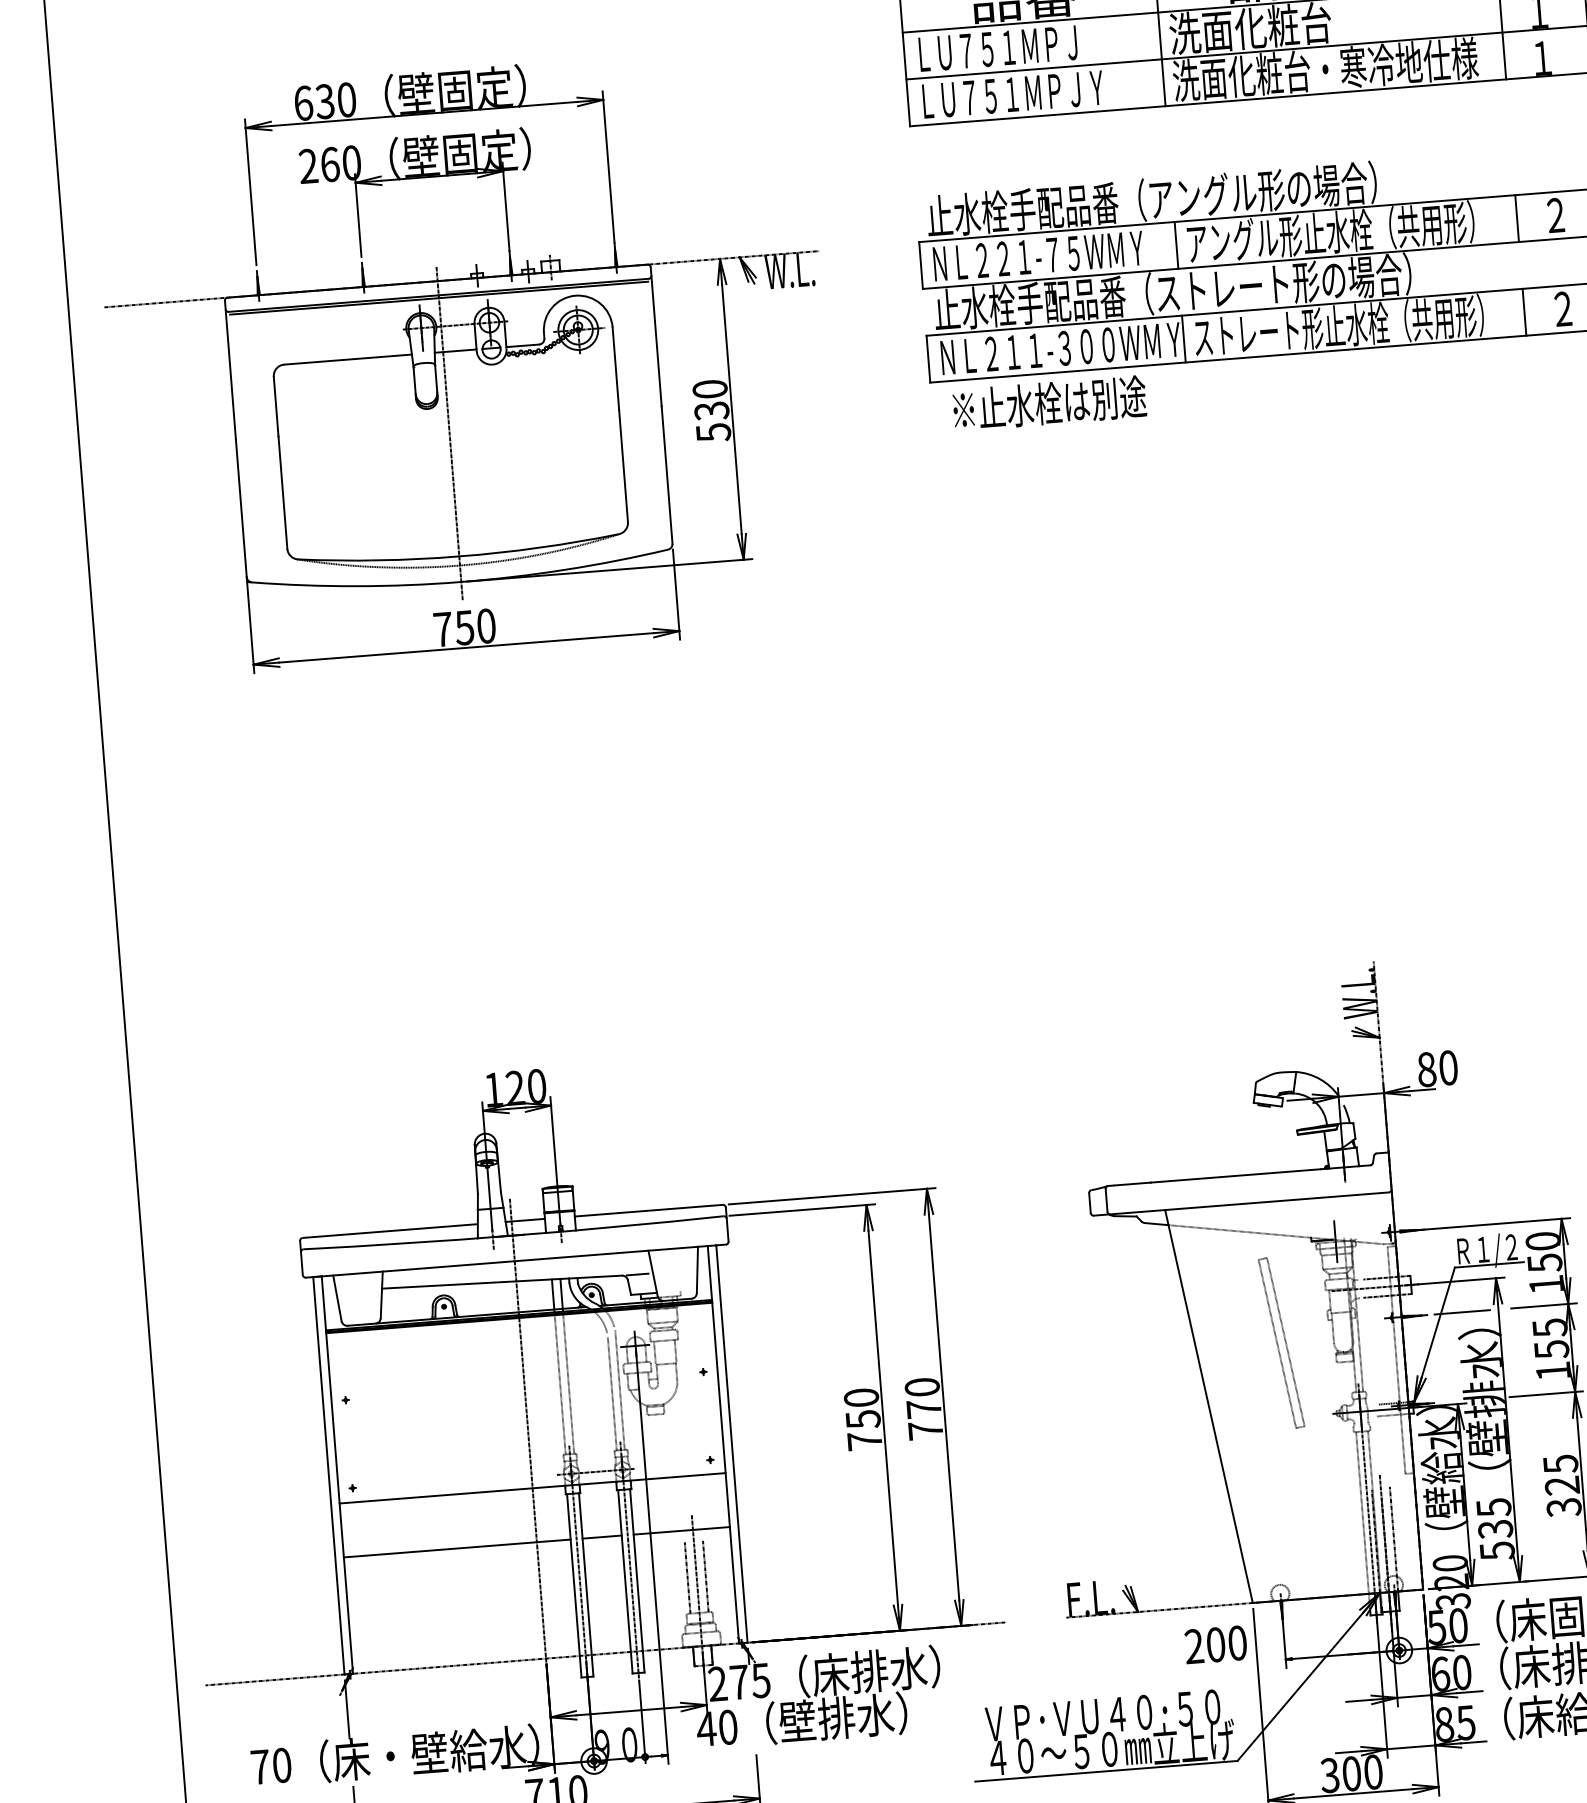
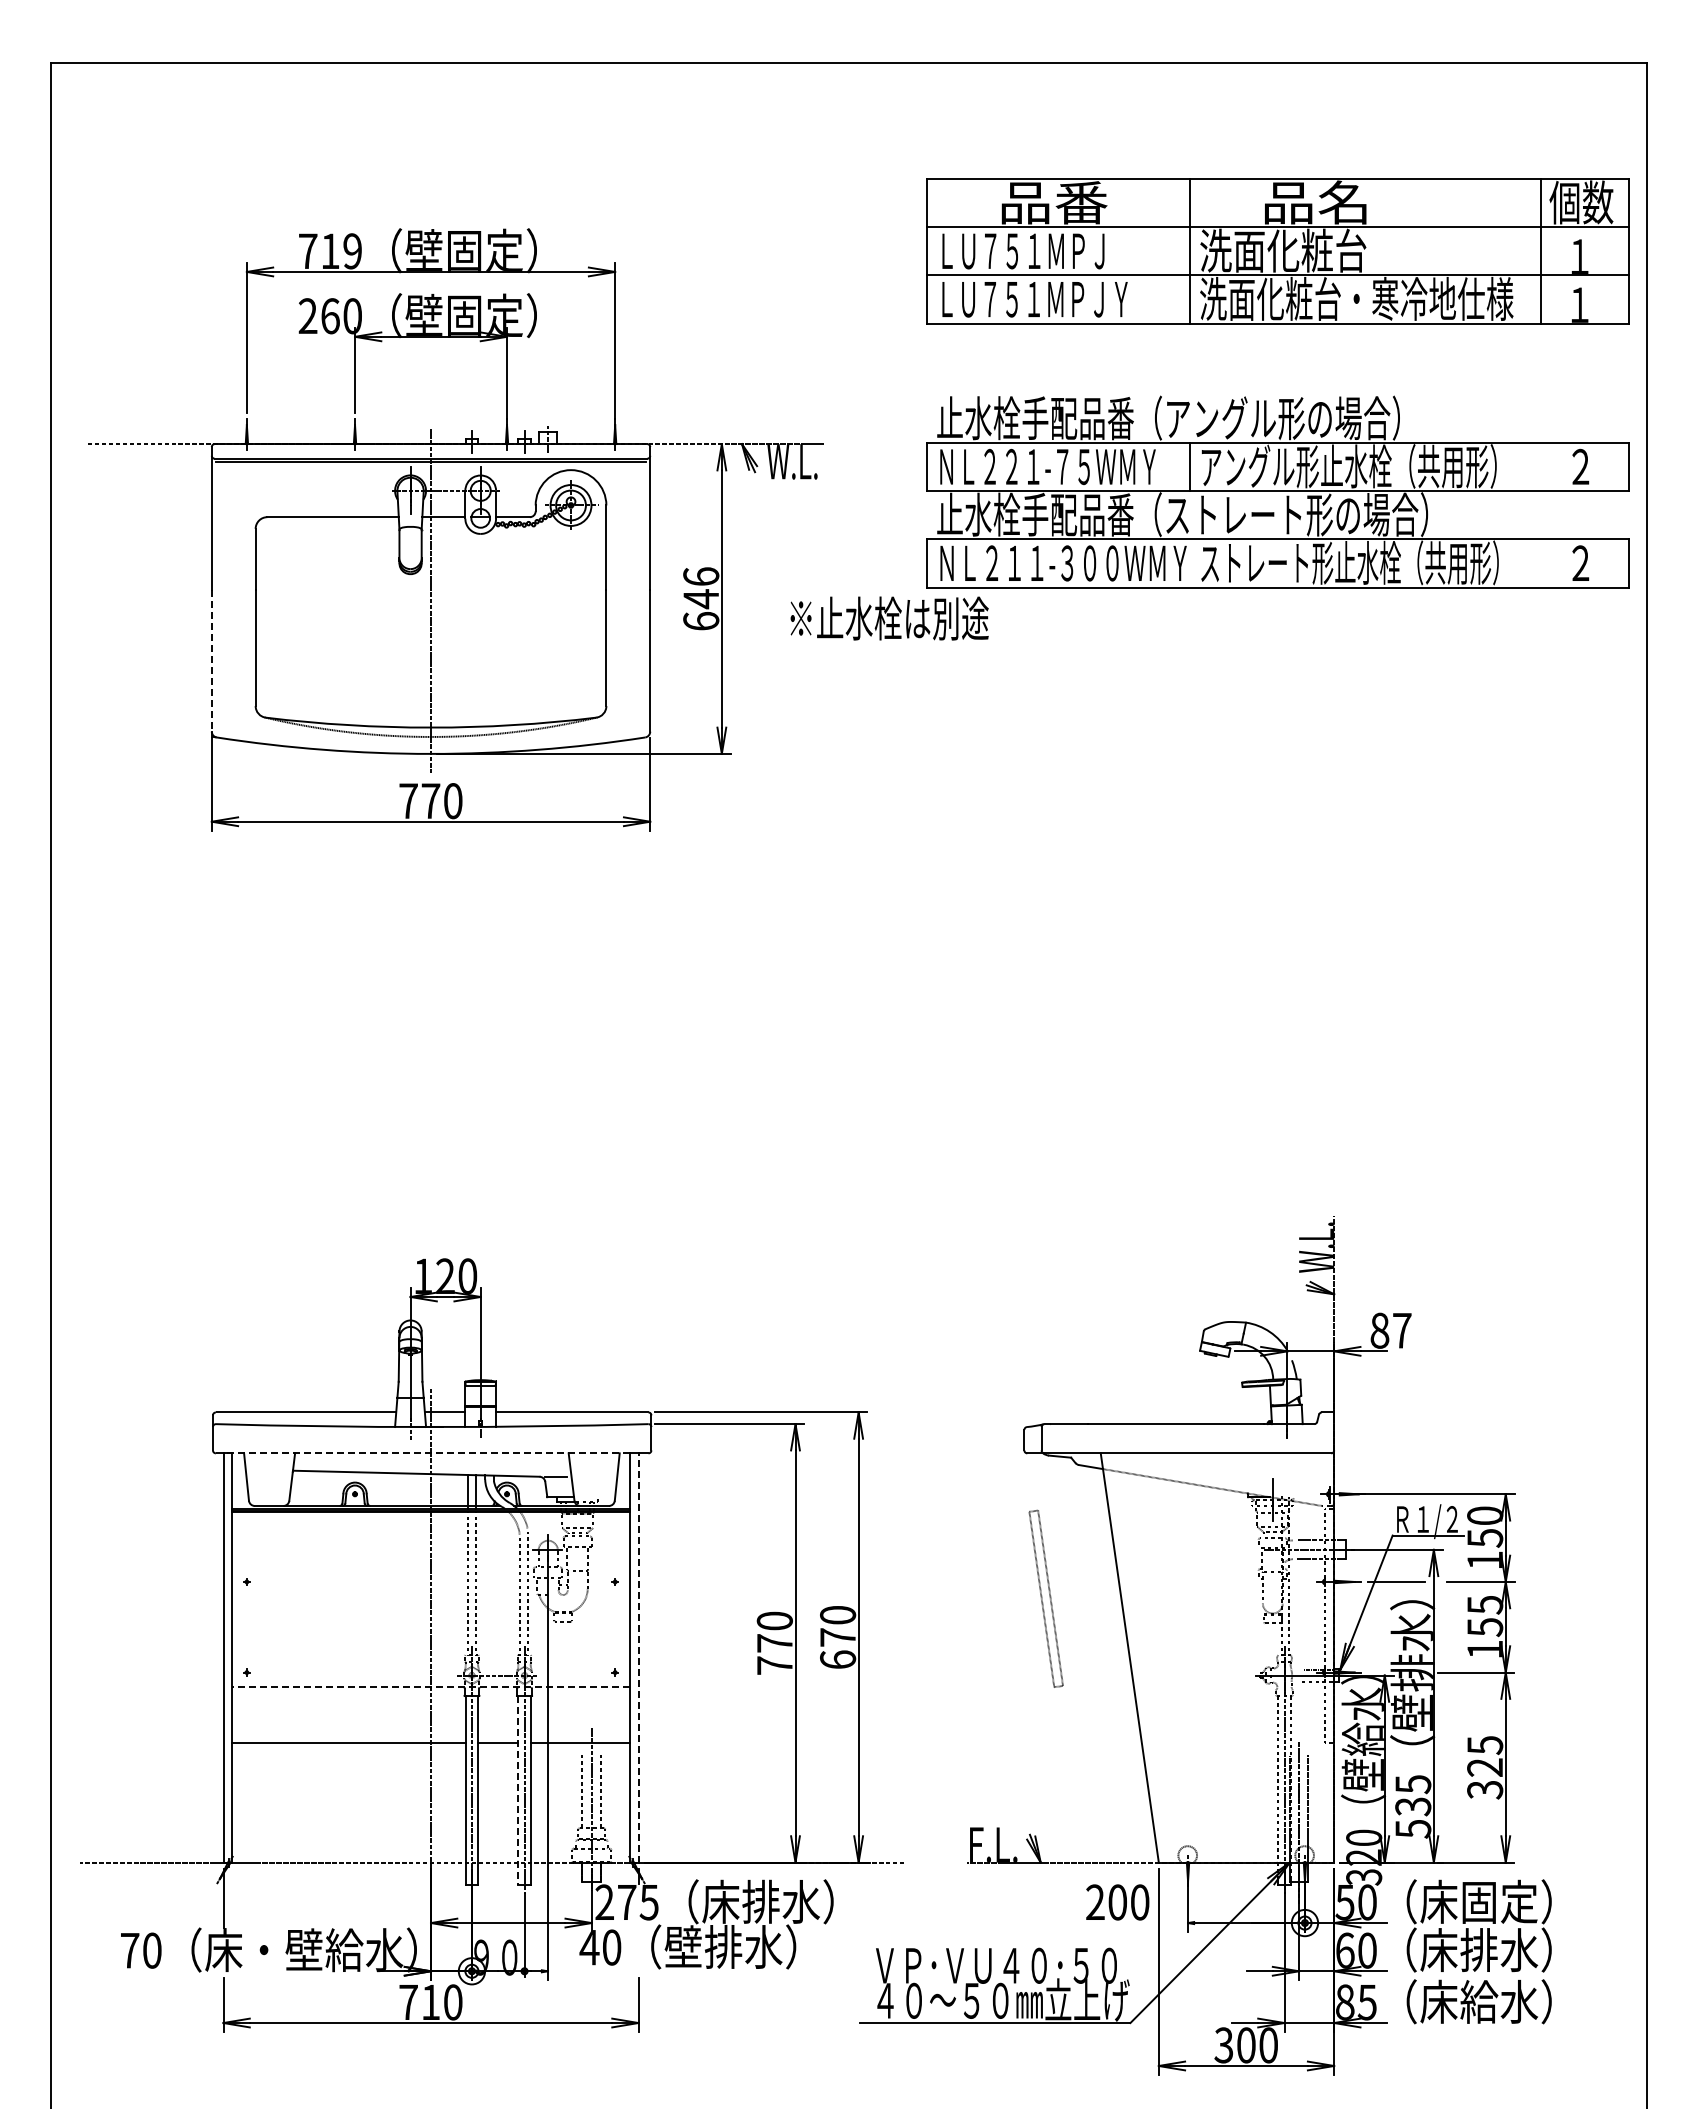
text: (325, 101) -> (330, 251), 630 -> 719
line: (1516, 218) -> (1540, 466), removed
line: (1524, 312) -> (1540, 563), removed
line: (1184, 339) -> (1190, 563), removed
text: (1049, 403) -> (889, 618), moved
text: (712, 411) -> (701, 599), 530 -> 646
line: (240, 508) -> (211, 660), solid -> dashed
text: (464, 628) -> (430, 801), 750 -> 770
text: (1448, 1067) -> (1402, 1330), 80 -> 87
line: (506, 1262) -> (422, 1453), solid -> dashed
part: (1280, 1342) -> (1045, 1598), moved
text: (862, 1419) -> (774, 1643), 750 -> 770
text: (926, 1430) -> (838, 1659), 770 -> 670
line: (731, 1443) -> (638, 1657), solid -> dashed
line: (533, 1488) -> (431, 1687), solid -> dashed
line: (625, 1581) -> (518, 1790), solid -> dashed

